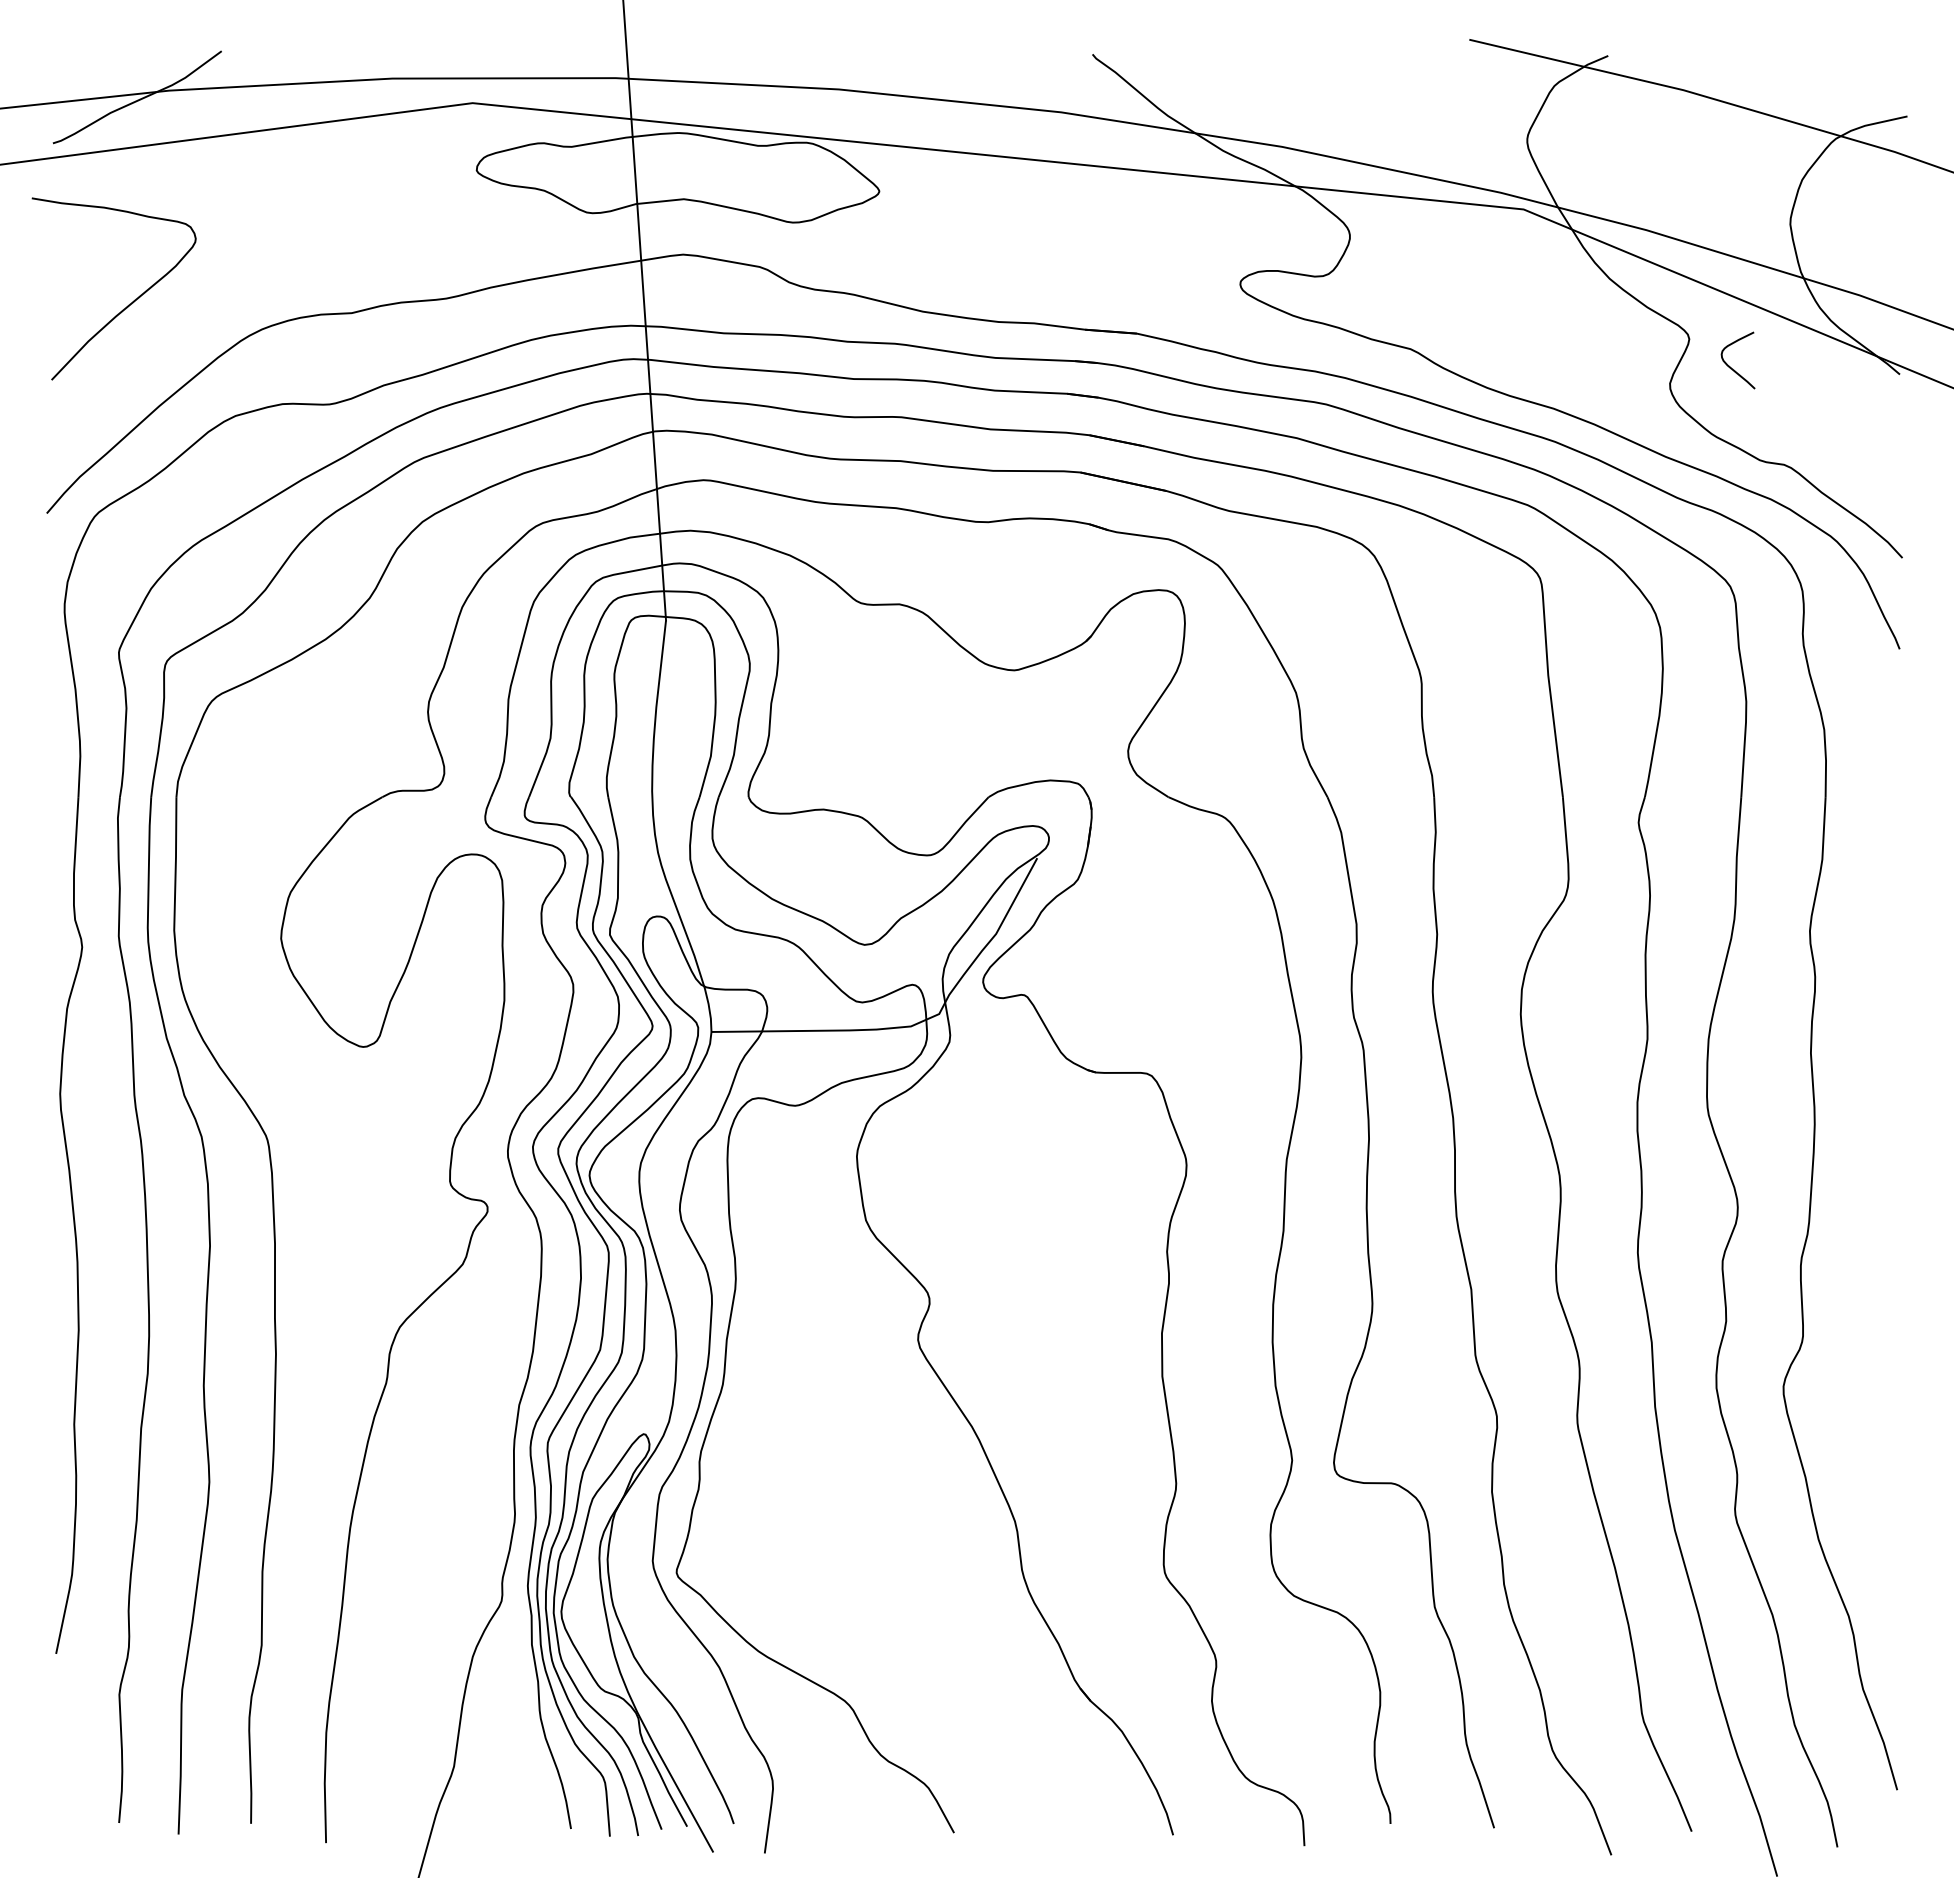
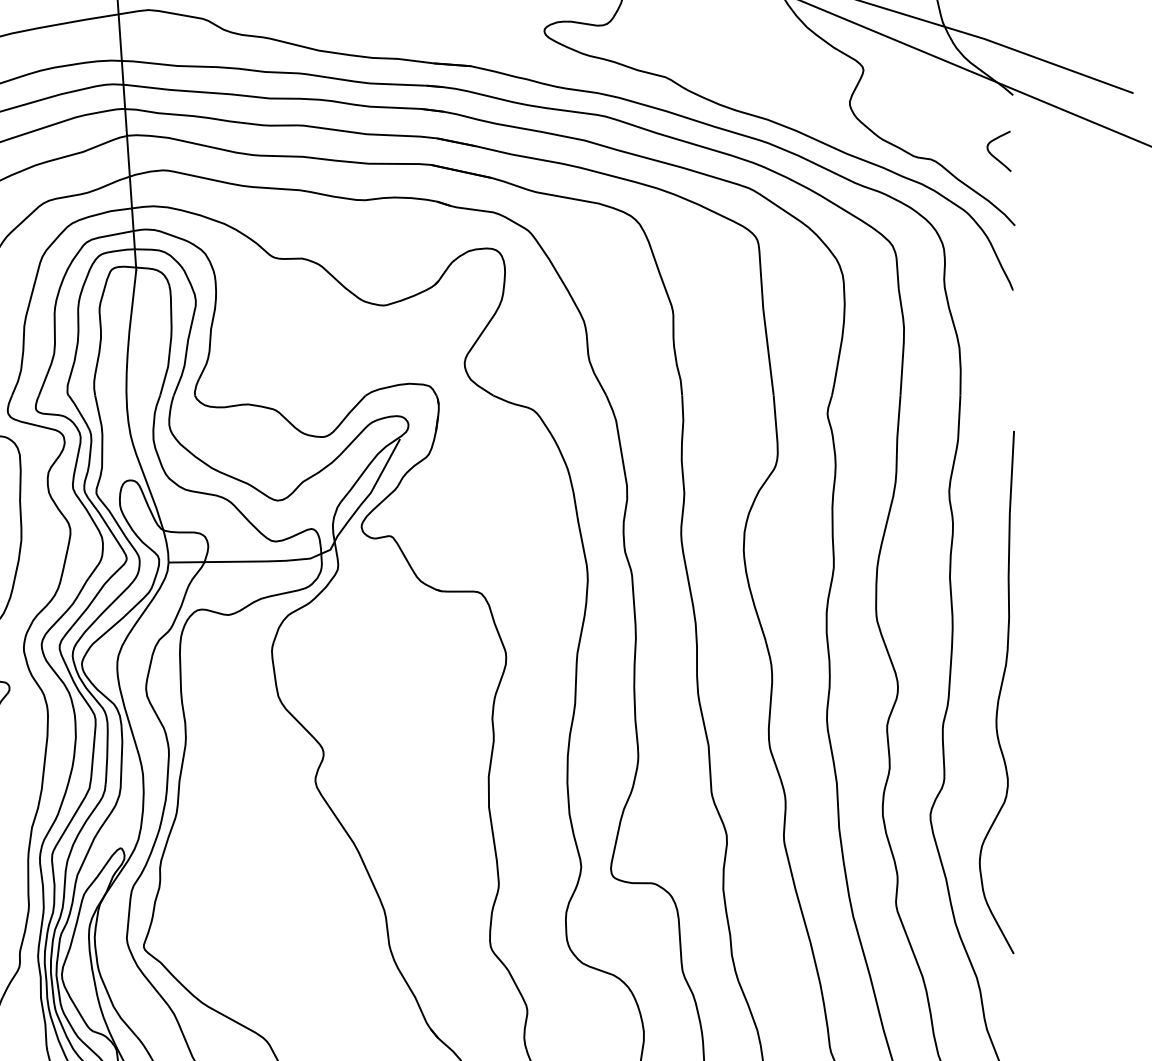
curve: (1730, 366) -> (993, 155), moved
curve: (1880, 1214) -> (999, 692), added

